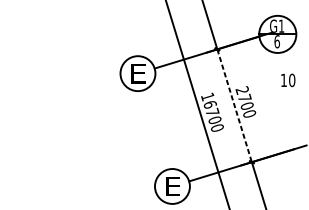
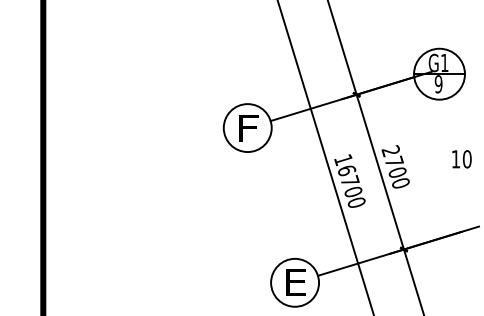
text: (277, 41) -> (438, 84), 6 -> 9
text: (138, 73) -> (248, 128), E -> F
text: (287, 80) -> (461, 159), moved
line: (234, 106) -> (380, 172), dashed -> solid

